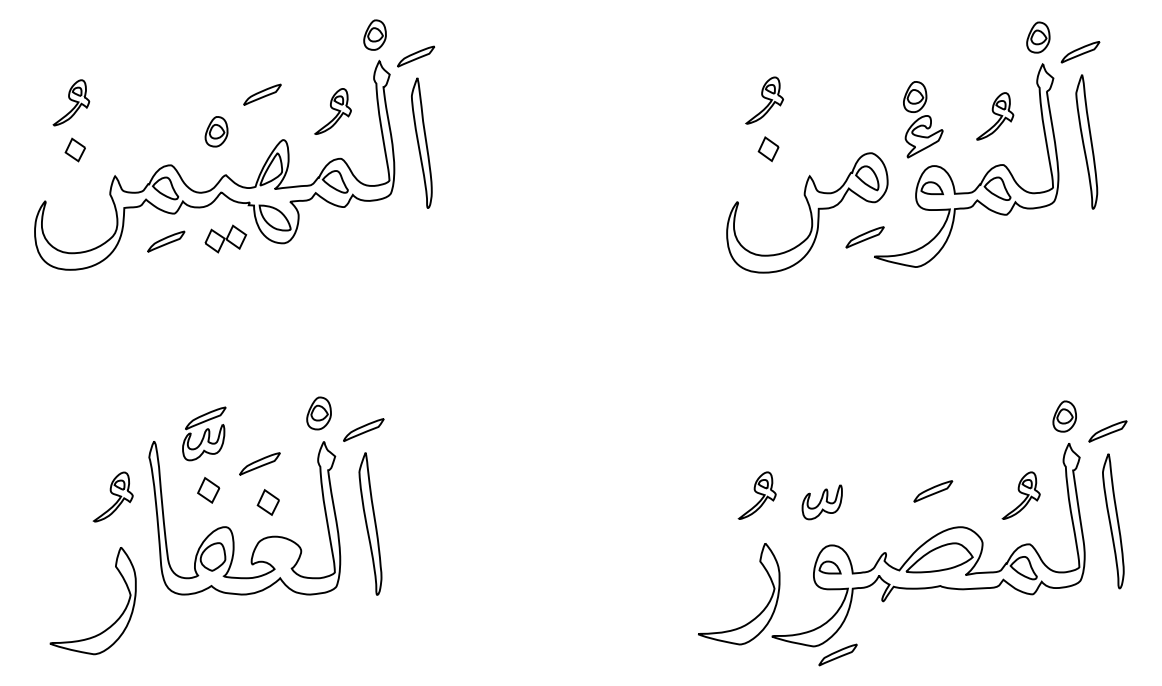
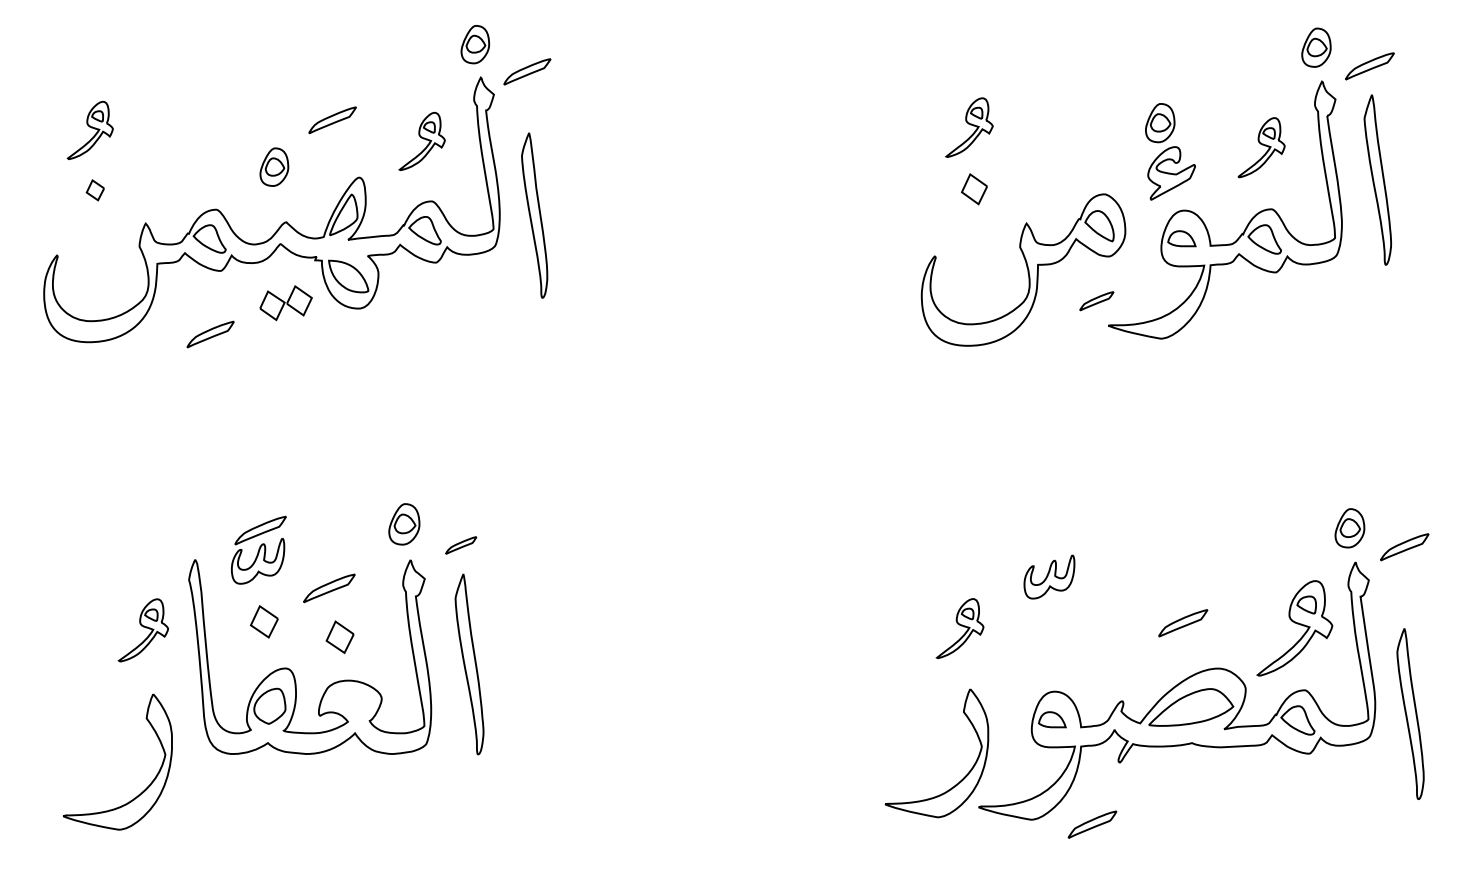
part: (421, 143) -> (534, 215), moved
part: (75, 150) -> (95, 190), size x0.7
part: (864, 237) -> (1096, 301), size x0.7
part: (166, 241) -> (210, 334), moved
part: (364, 430) -> (461, 545), size x0.6
part: (1021, 495) -> (1294, 628), size x1.6
part: (822, 501) -> (1049, 576), moved
part: (1113, 520) -> (1410, 713), moved
part: (838, 654) -> (1092, 824), moved

